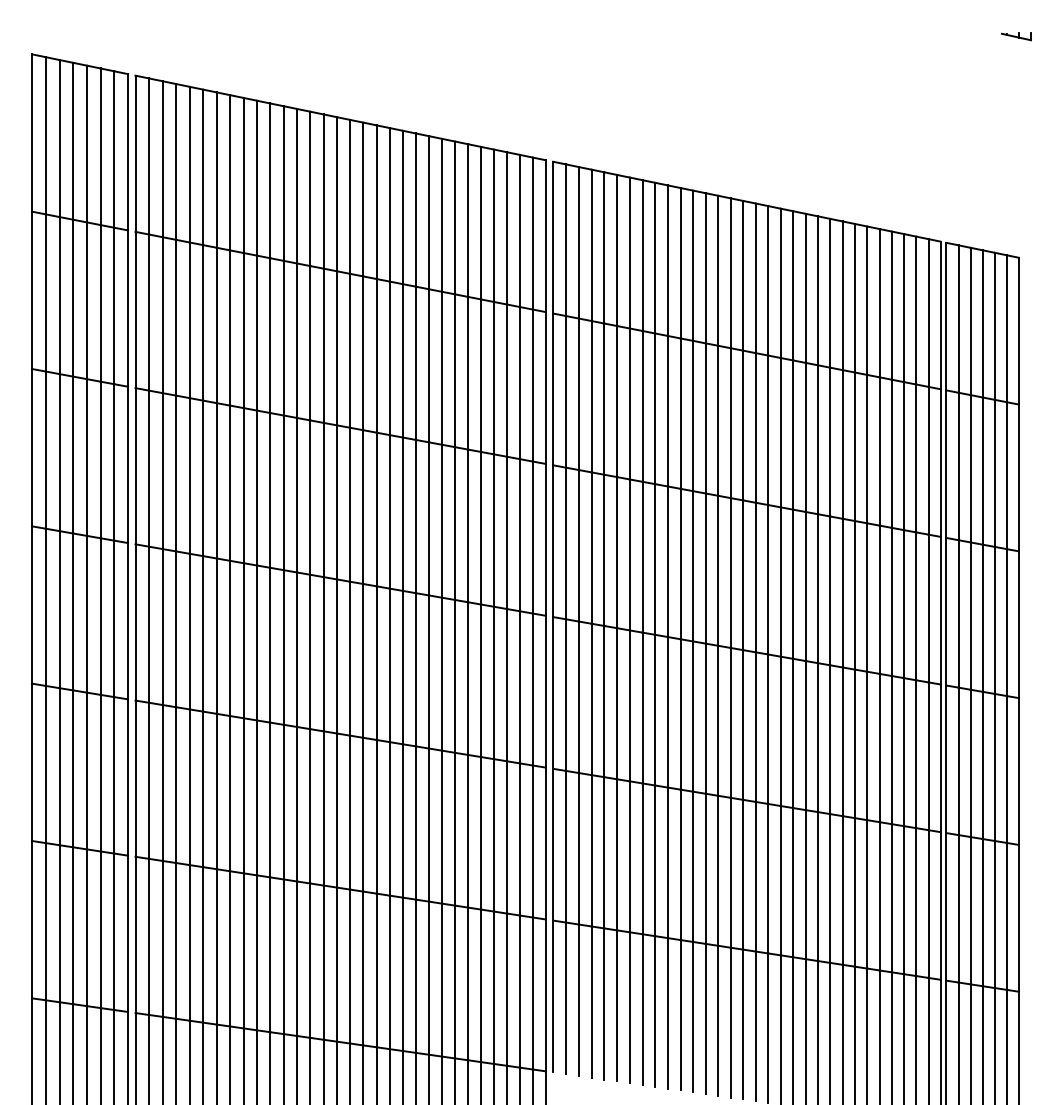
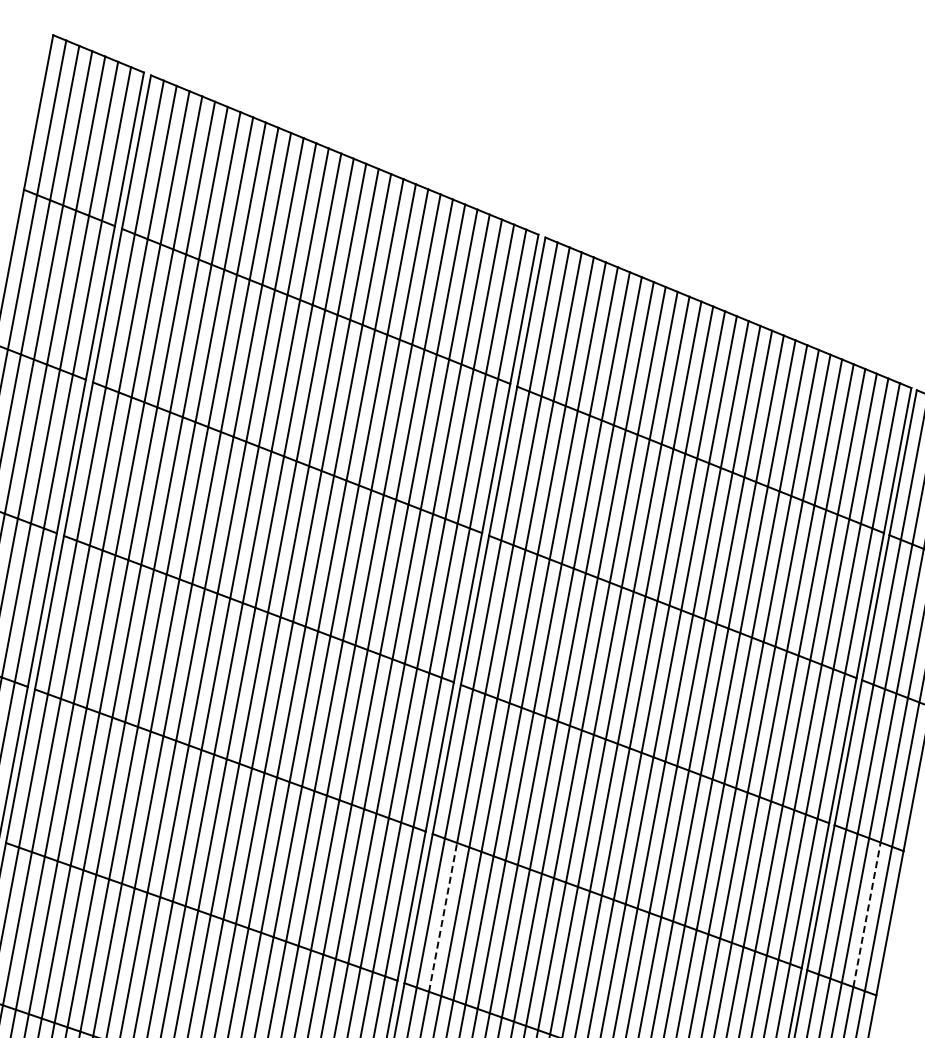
line: (994, 767) -> (866, 914), solid -> dashed
line: (578, 848) -> (442, 917), solid -> dashed

